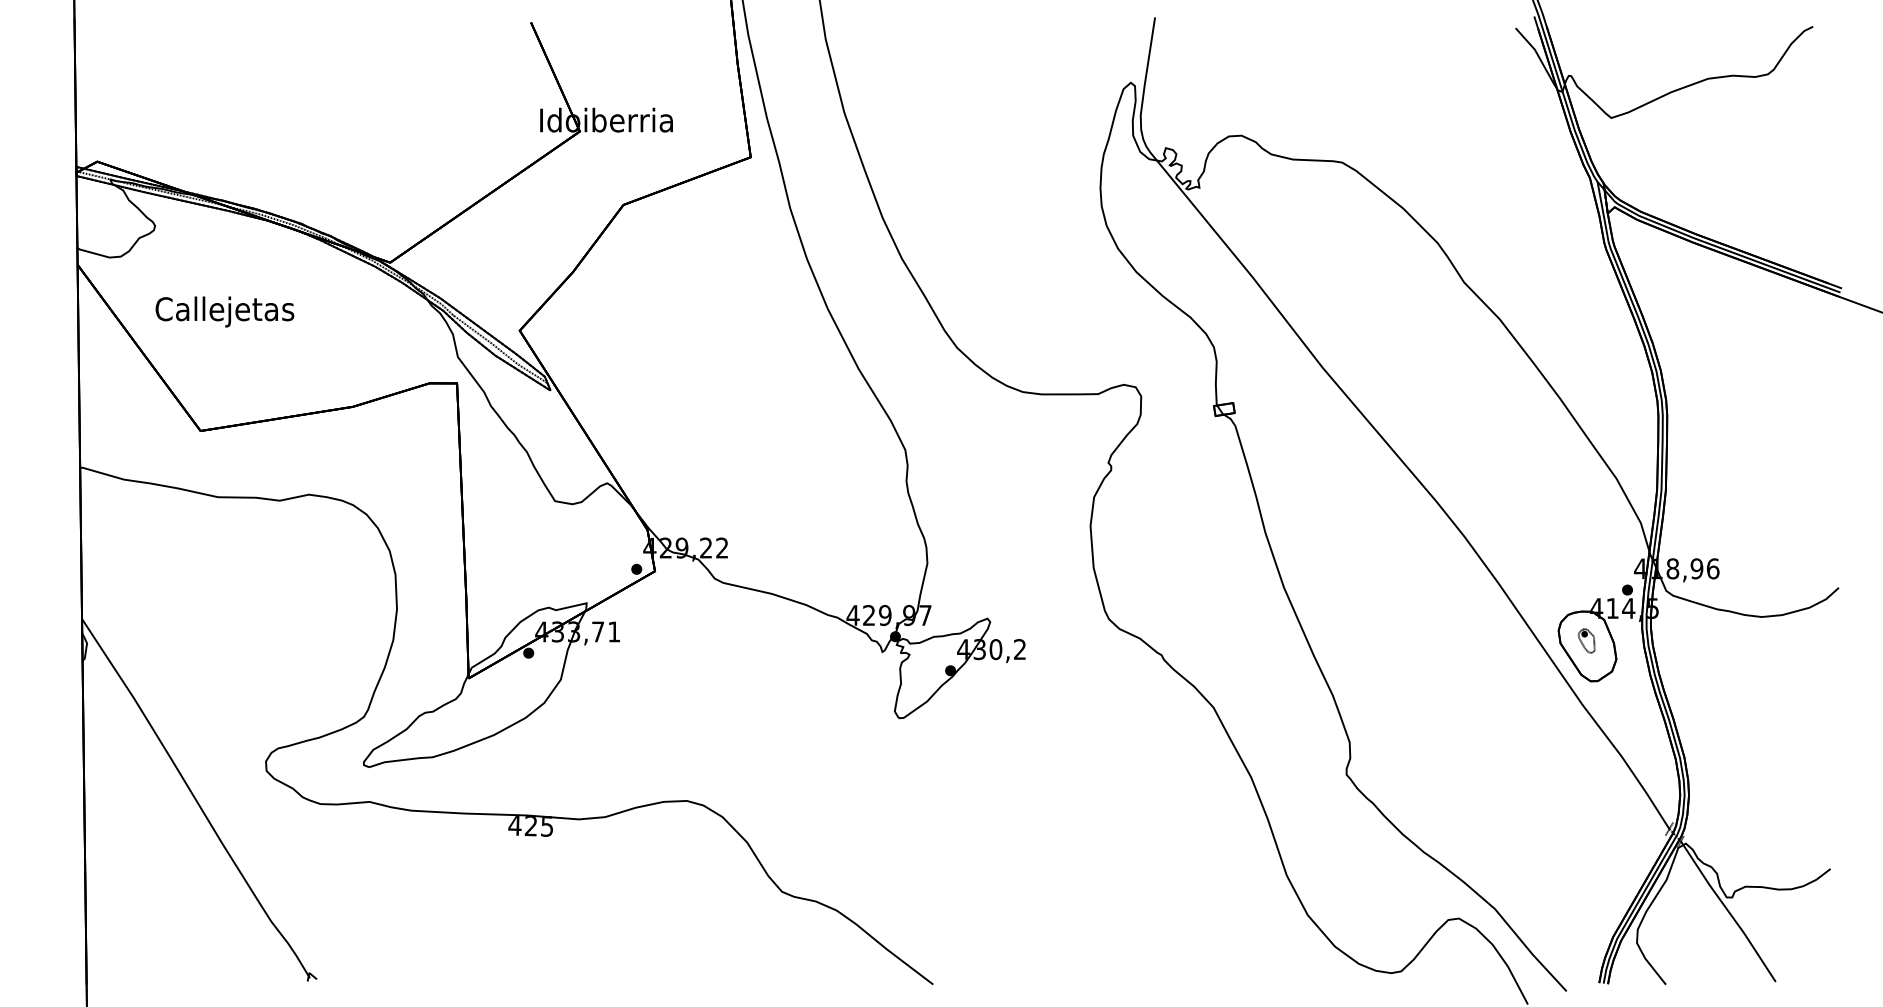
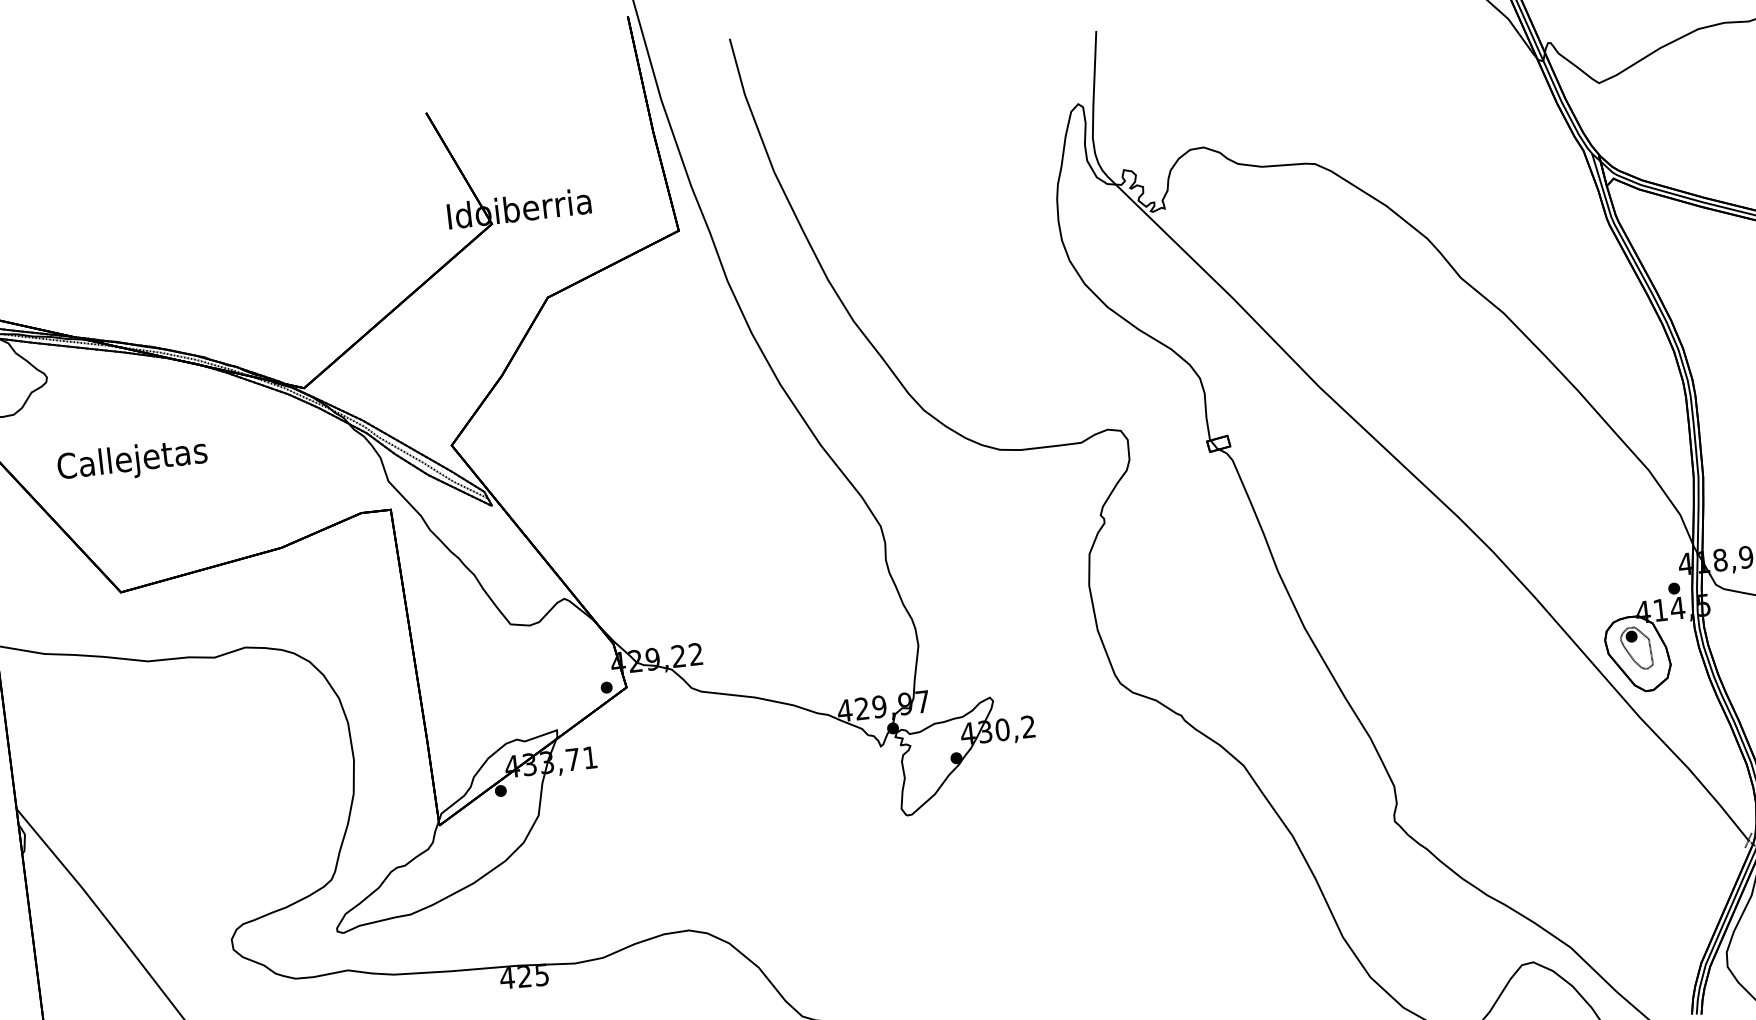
part: (1586, 640) -> (1636, 647), size x1.67

